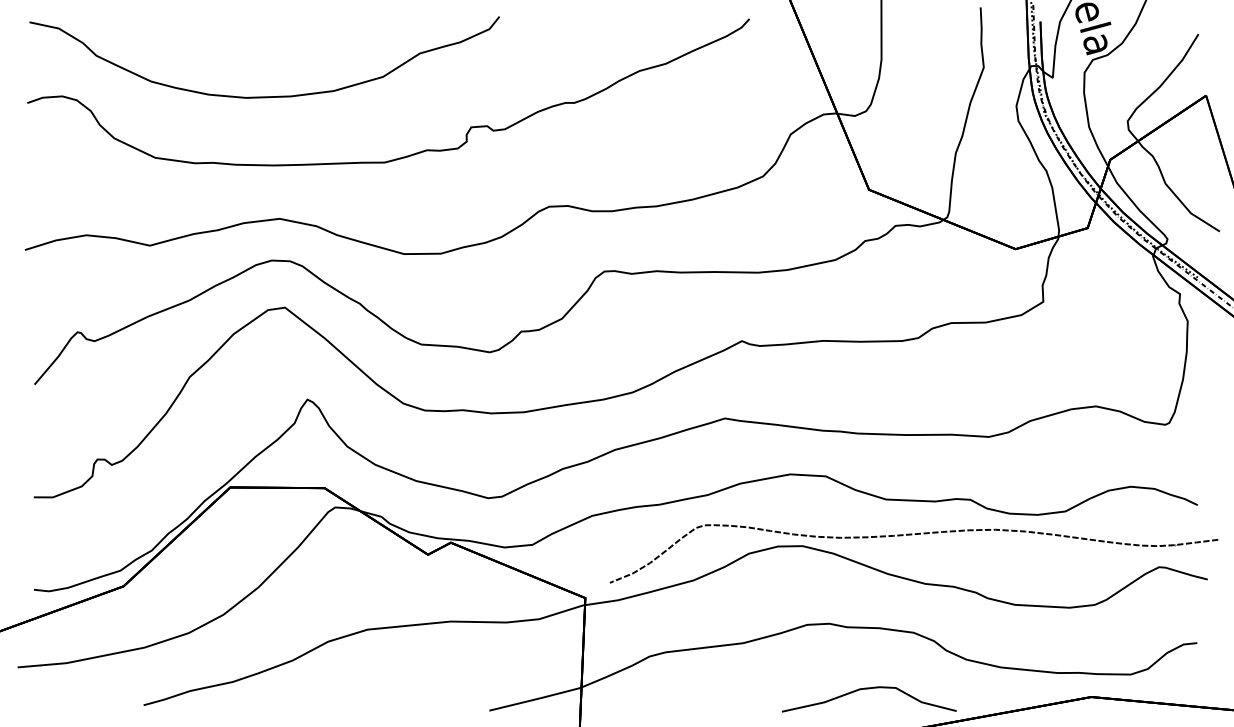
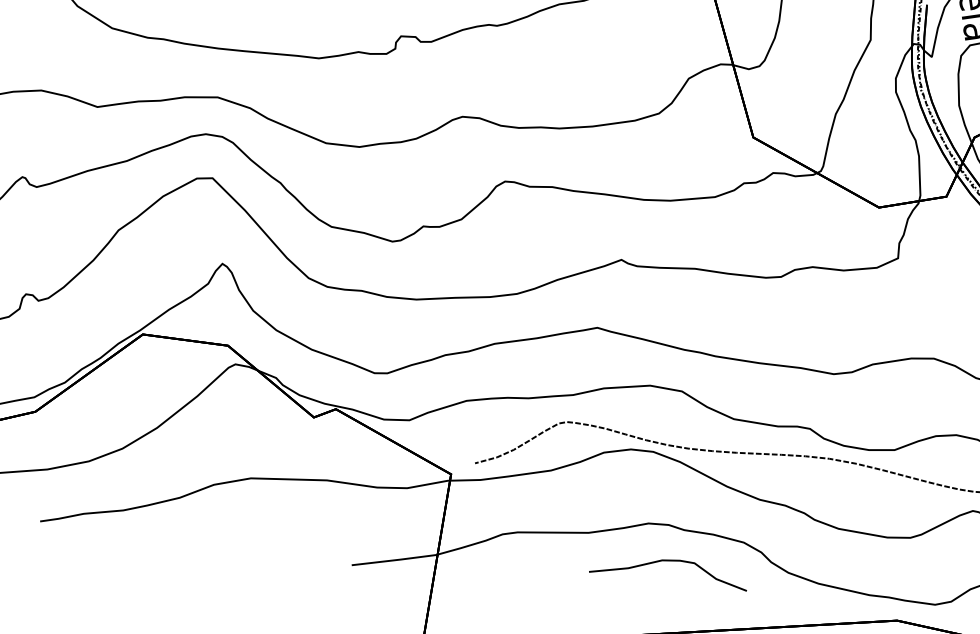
curve: (868, 689) -> (669, 561), moved

